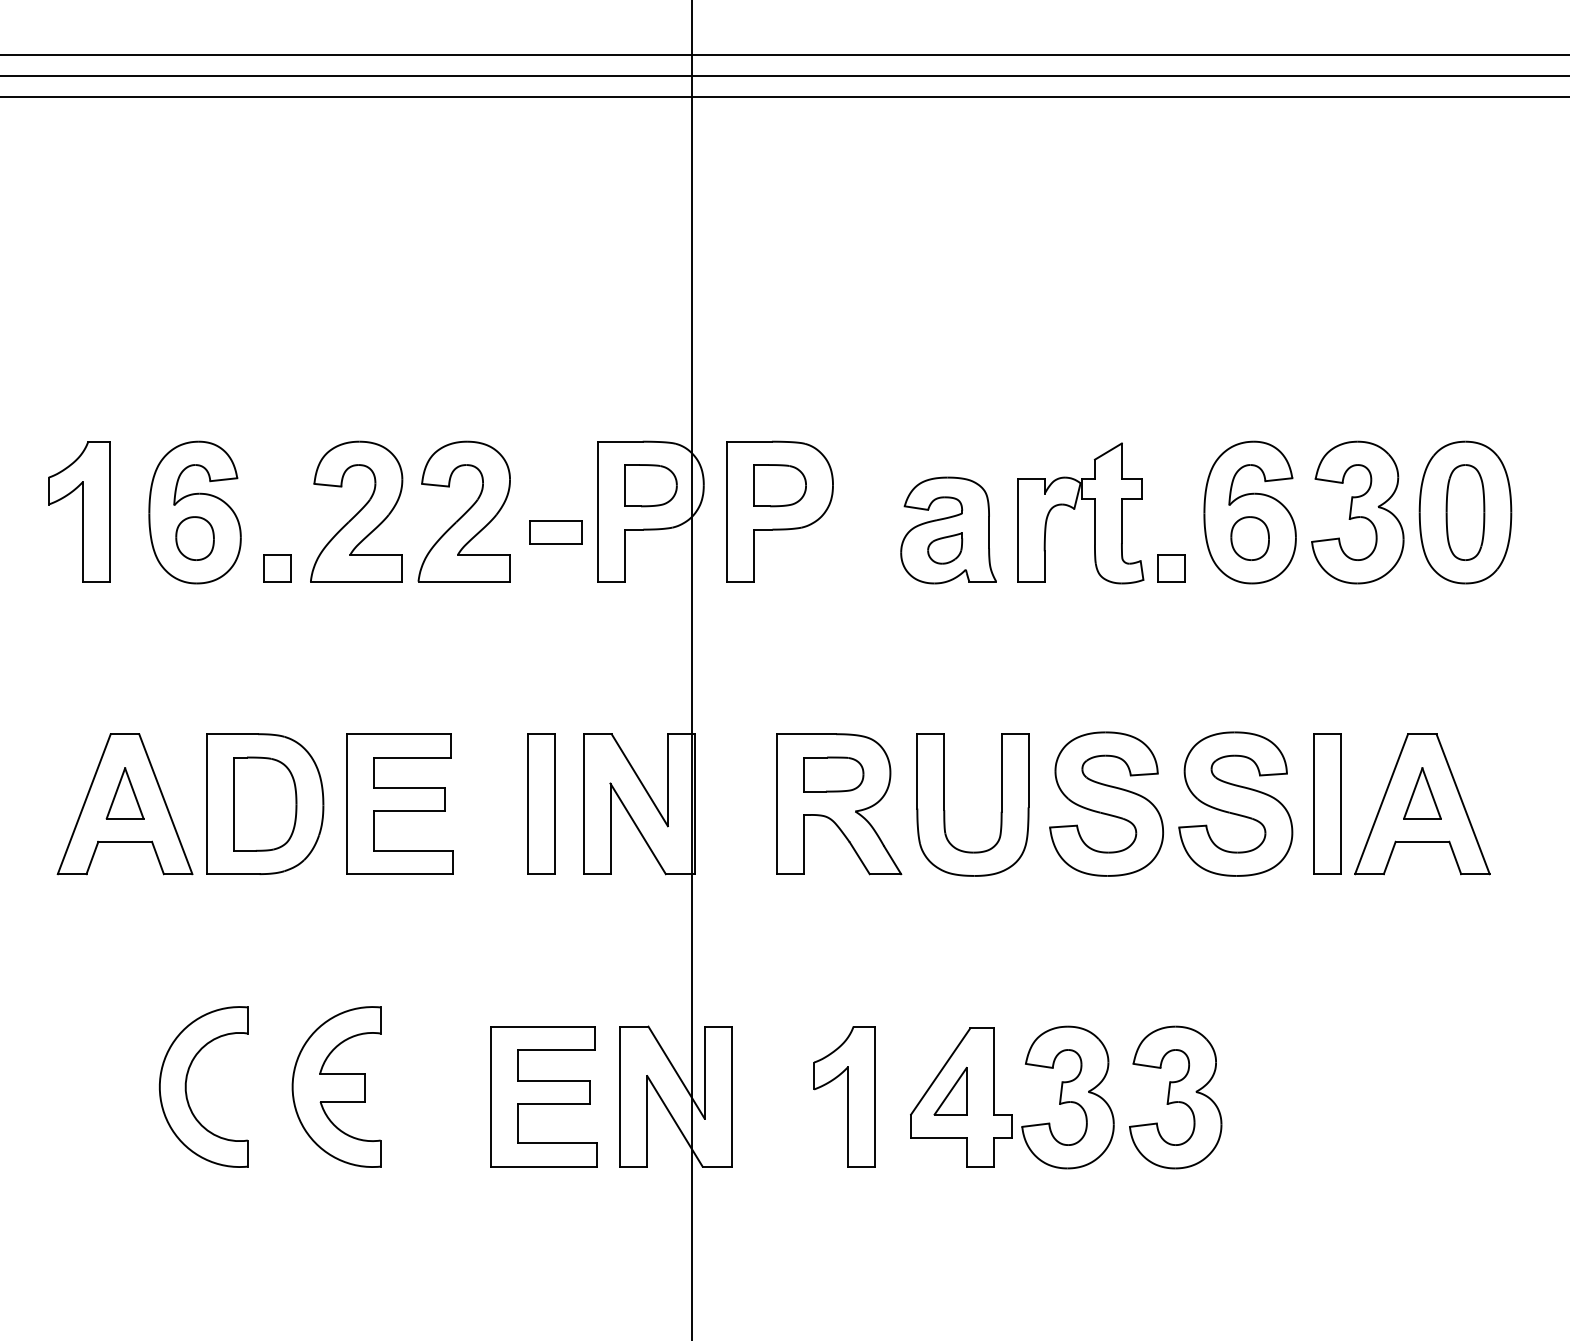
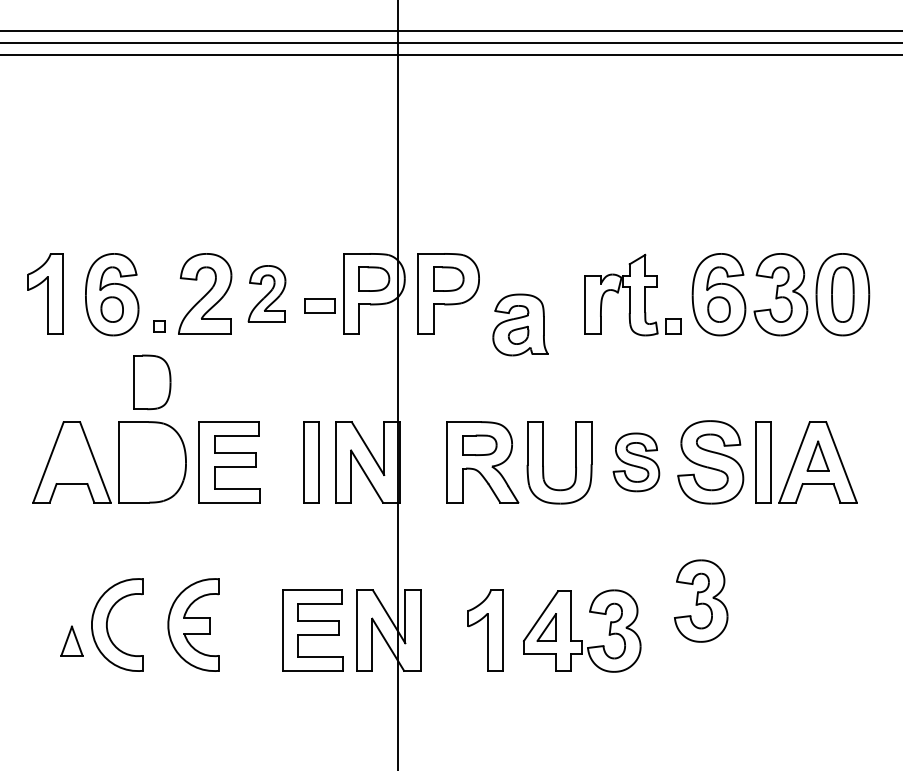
part: (463, 510) -> (266, 293), size x0.7
part: (948, 529) -> (520, 324), moved
part: (277, 567) -> (159, 326), size x0.7
part: (124, 792) -> (71, 640), moved
part: (265, 804) -> (152, 382), moved
part: (1106, 804) -> (636, 462), size x0.7
part: (1176, 1096) -> (701, 600), moved

